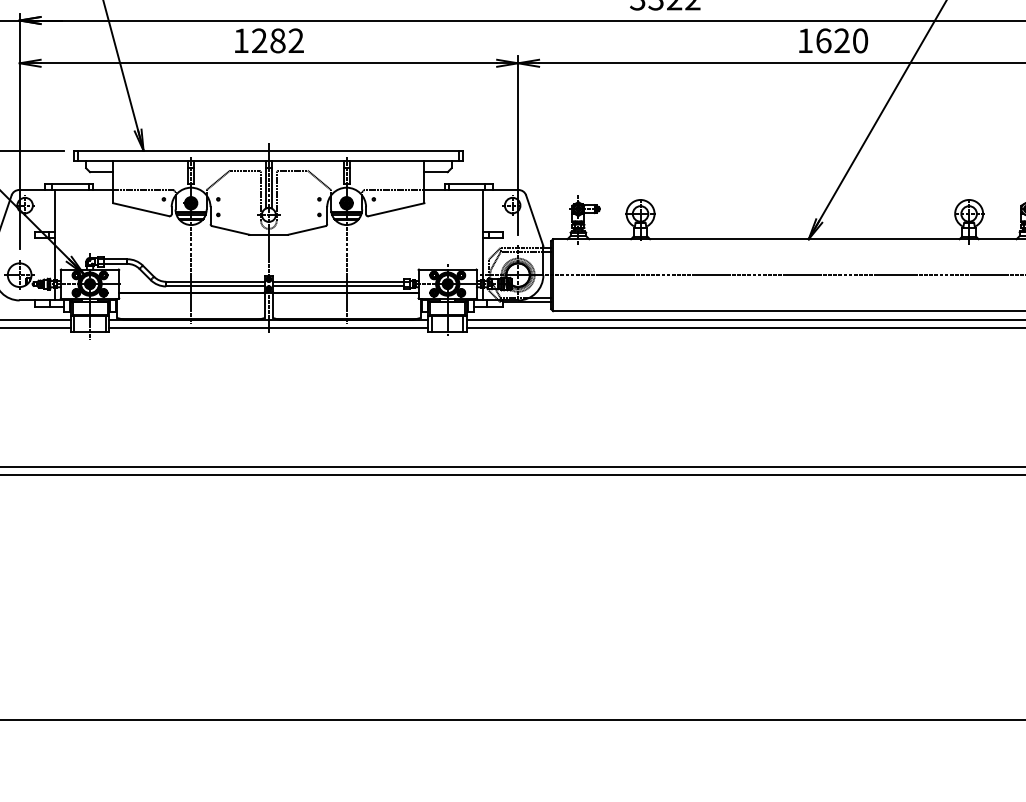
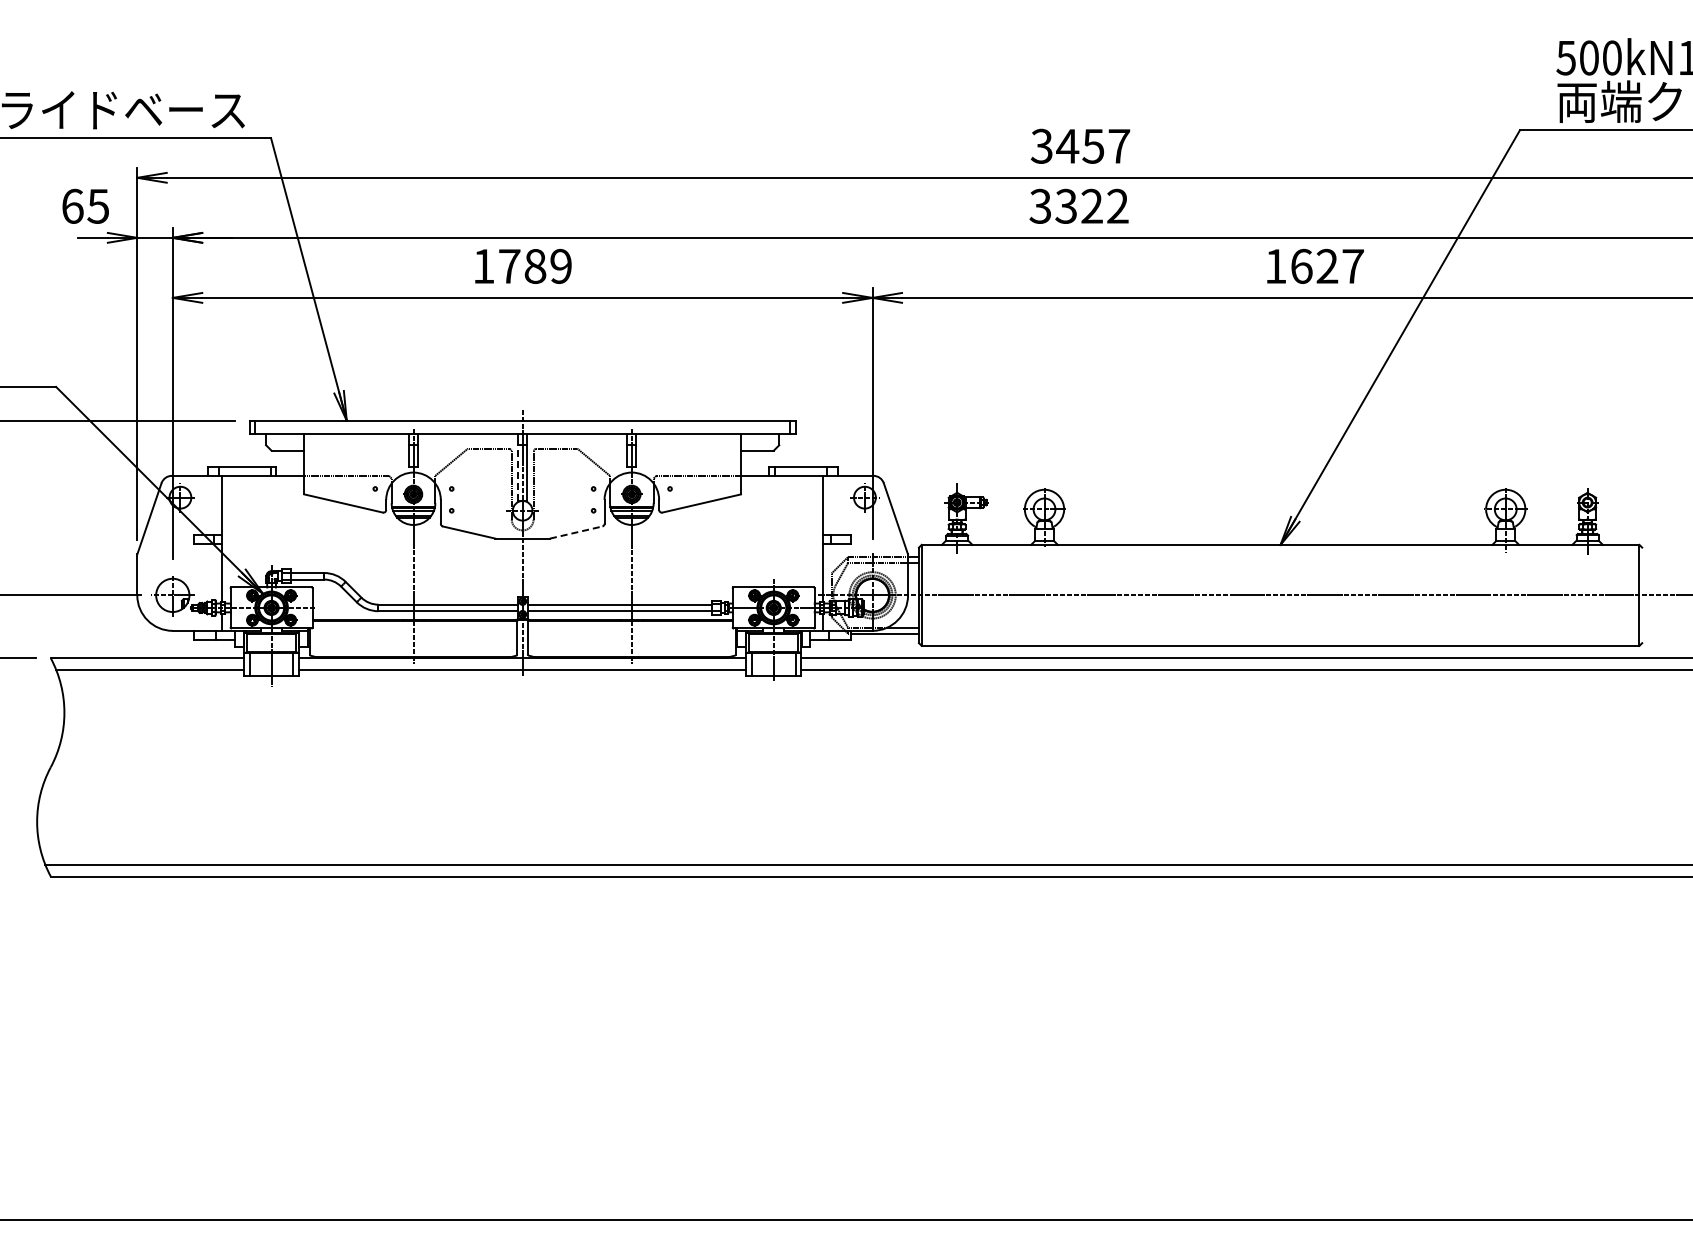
text: (278, 40) -> (535, 265), 1282 -> 1789
text: (859, 40) -> (1352, 265), 1620 -> 1627
line: (265, 188) -> (518, 473), solid -> dashed
line: (307, 230) -> (576, 532), solid -> dashed

